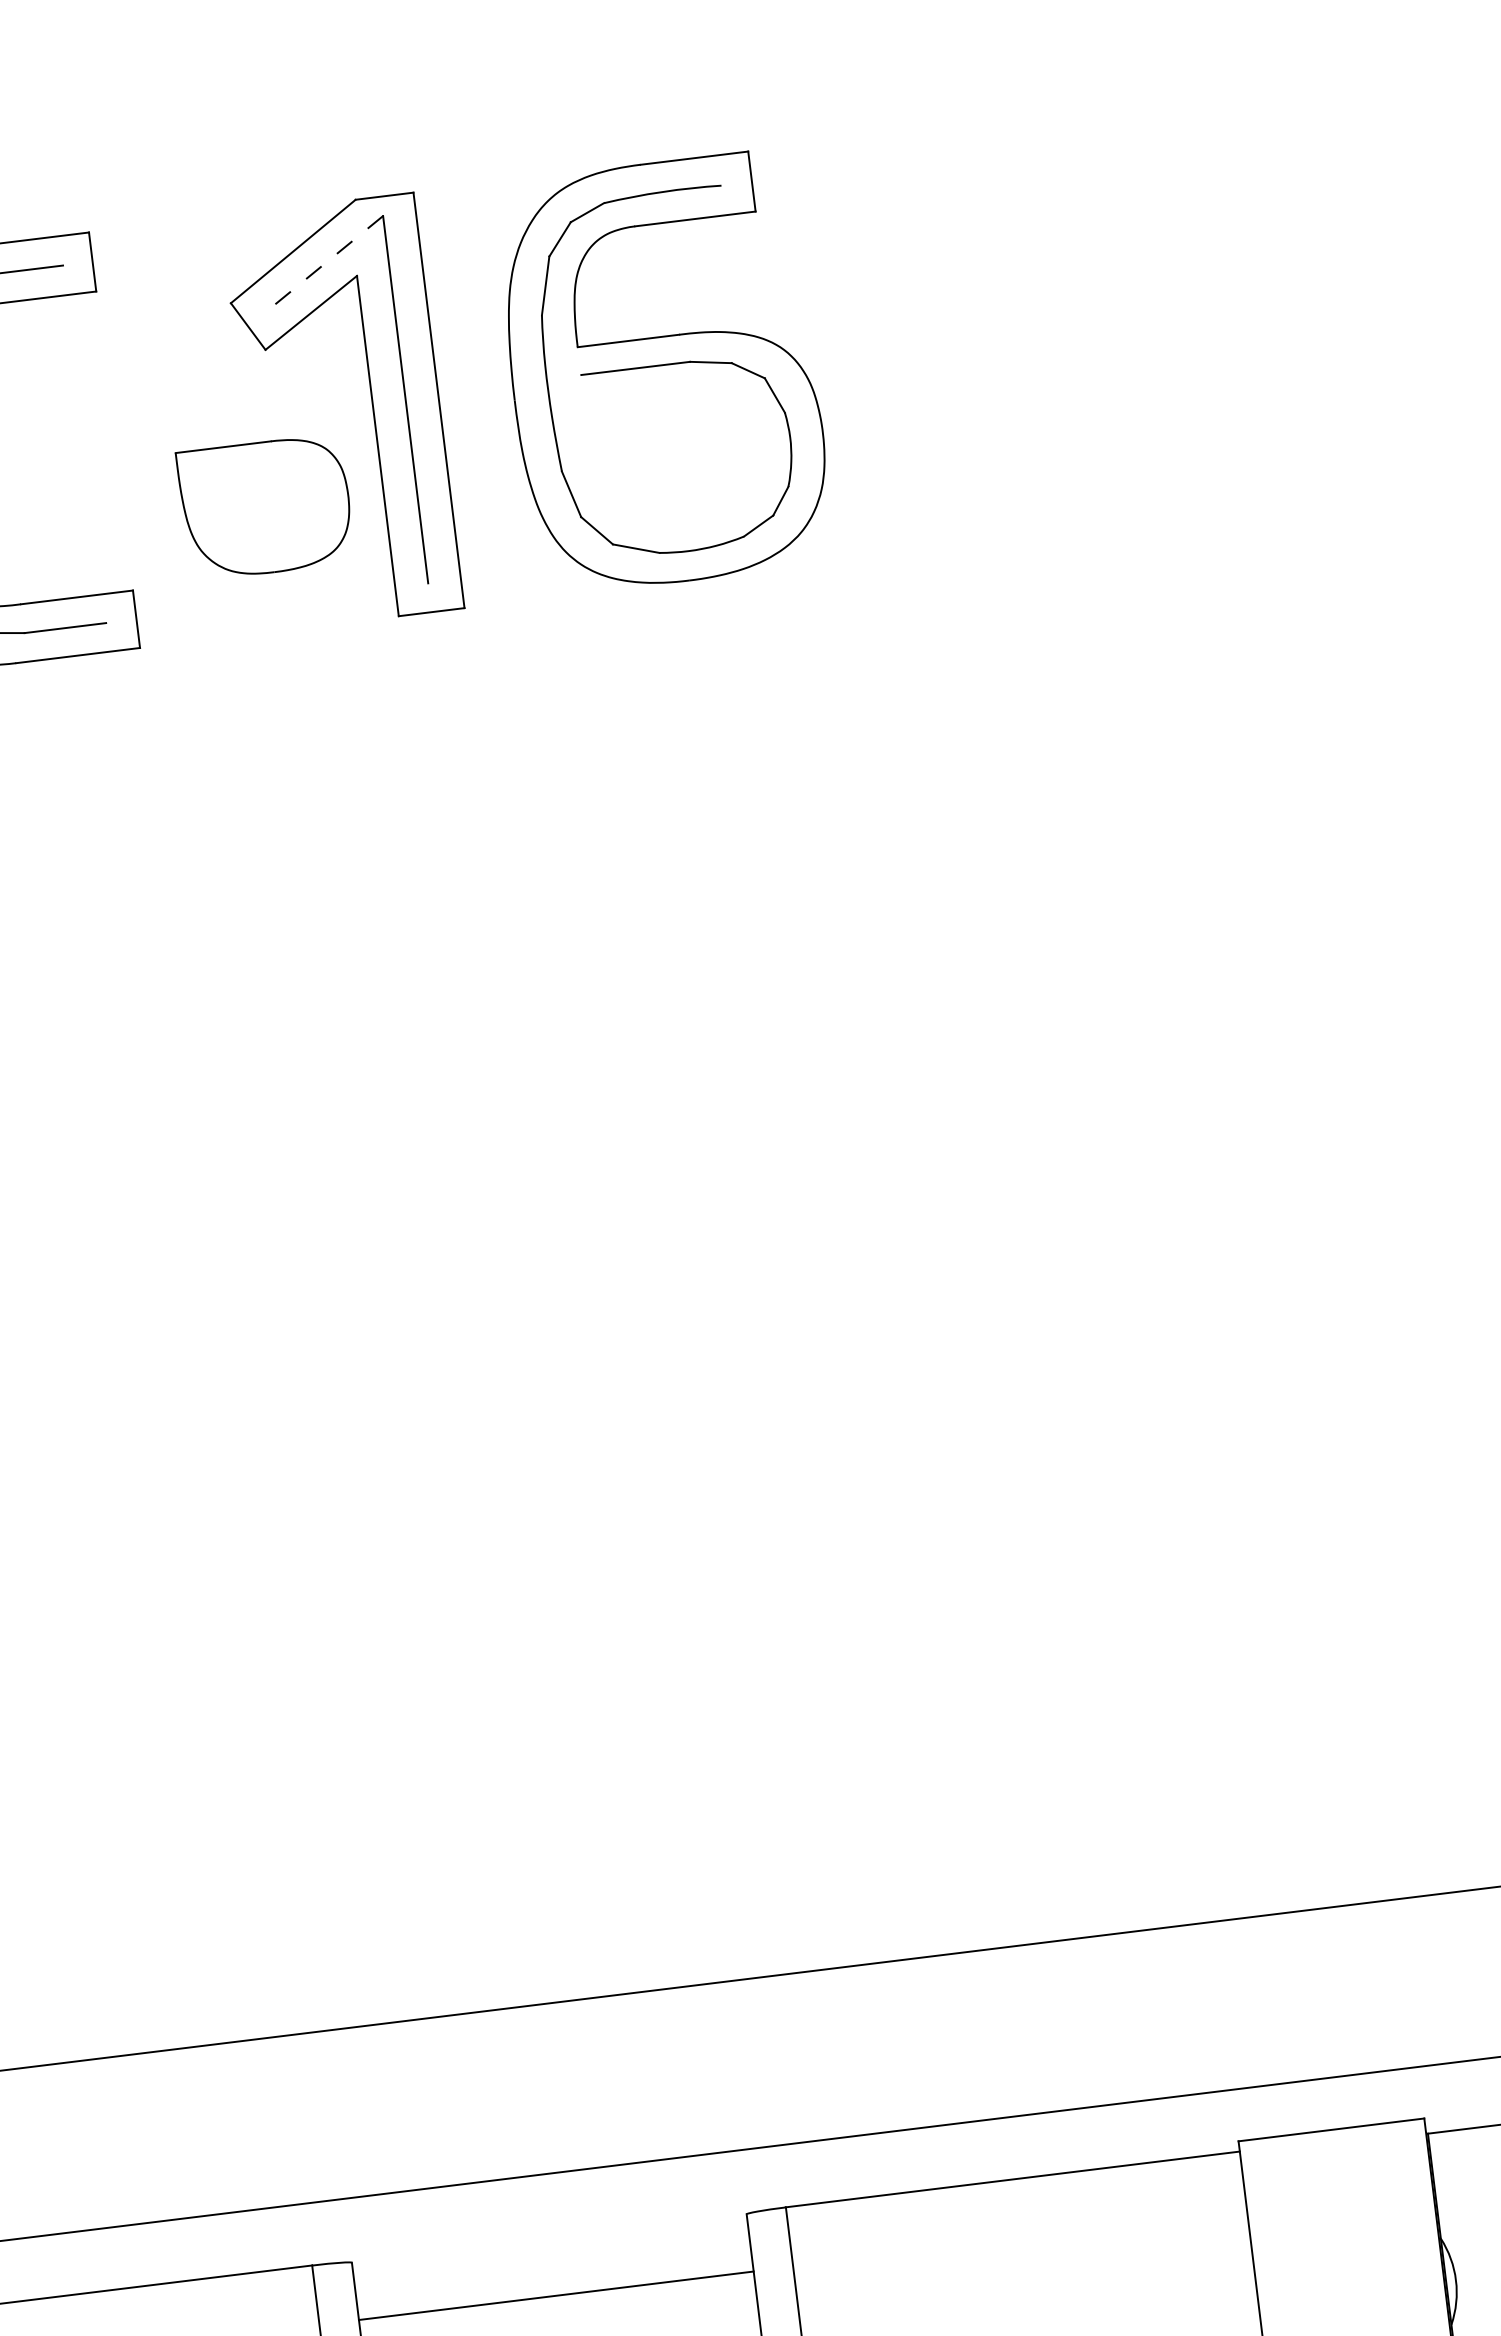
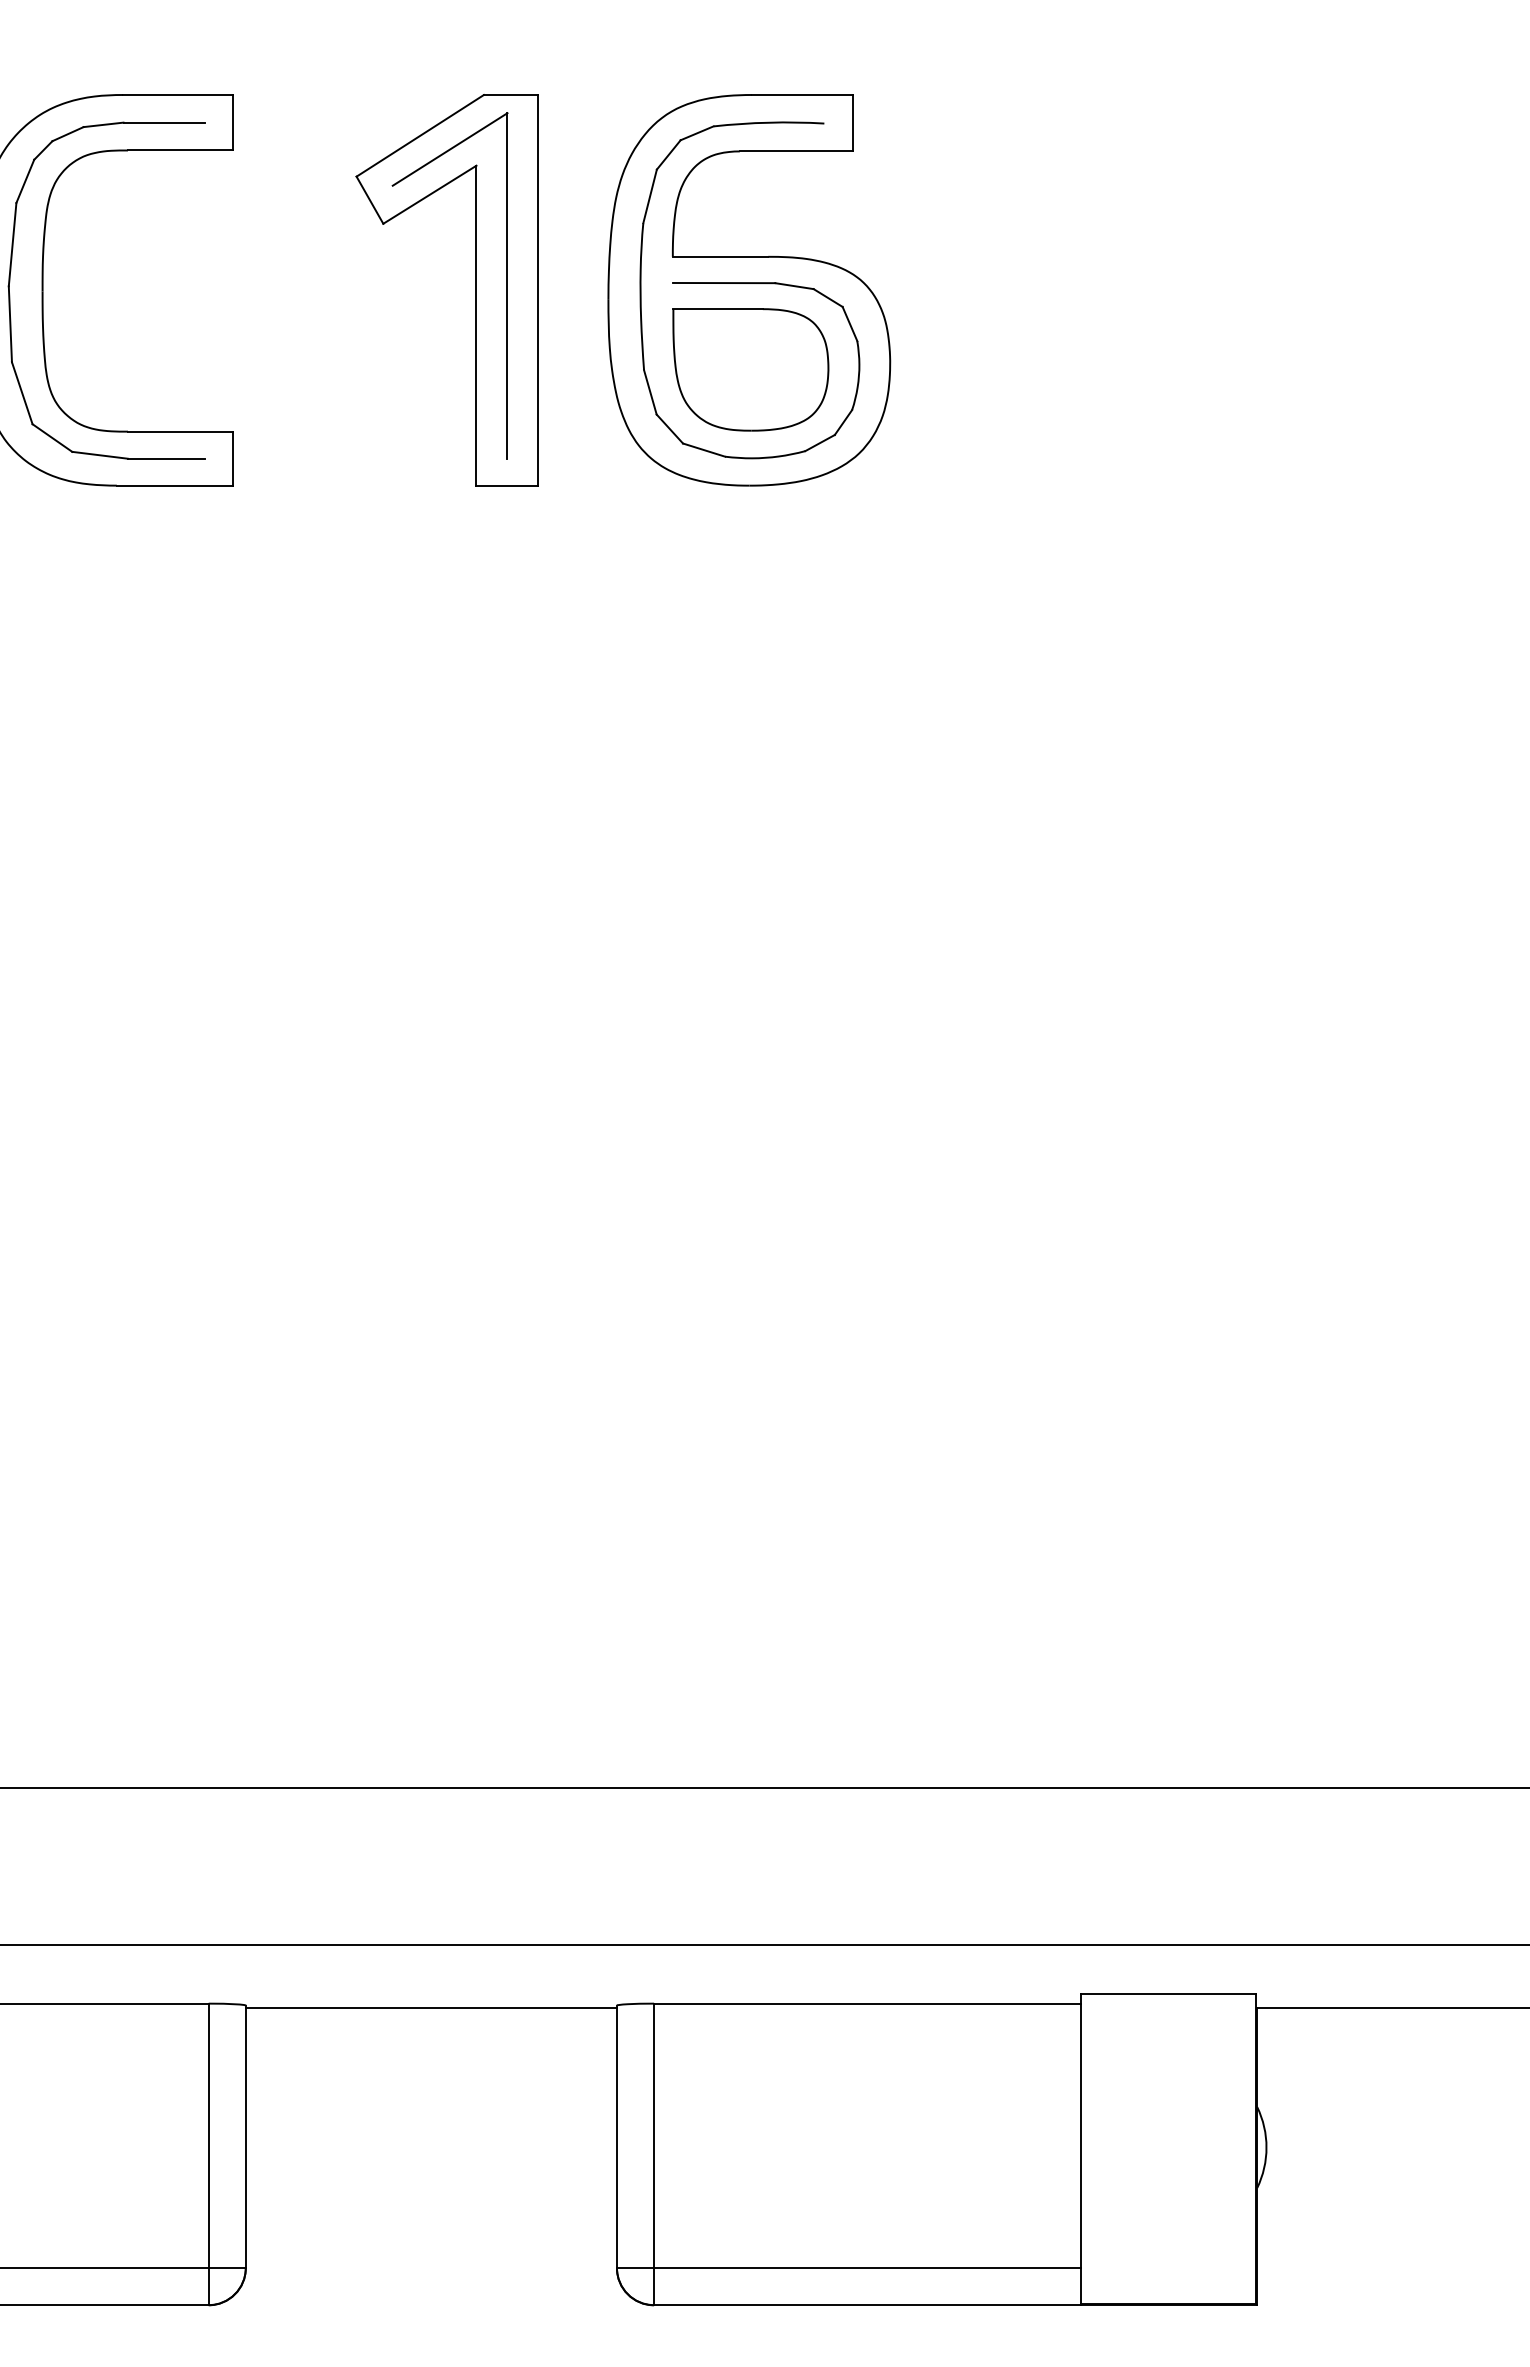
line: (327, 262) -> (450, 149), dashed -> solid
part: (265, 507) -> (750, 369), moved
line: (555, 2296) -> (430, 2008), moved

